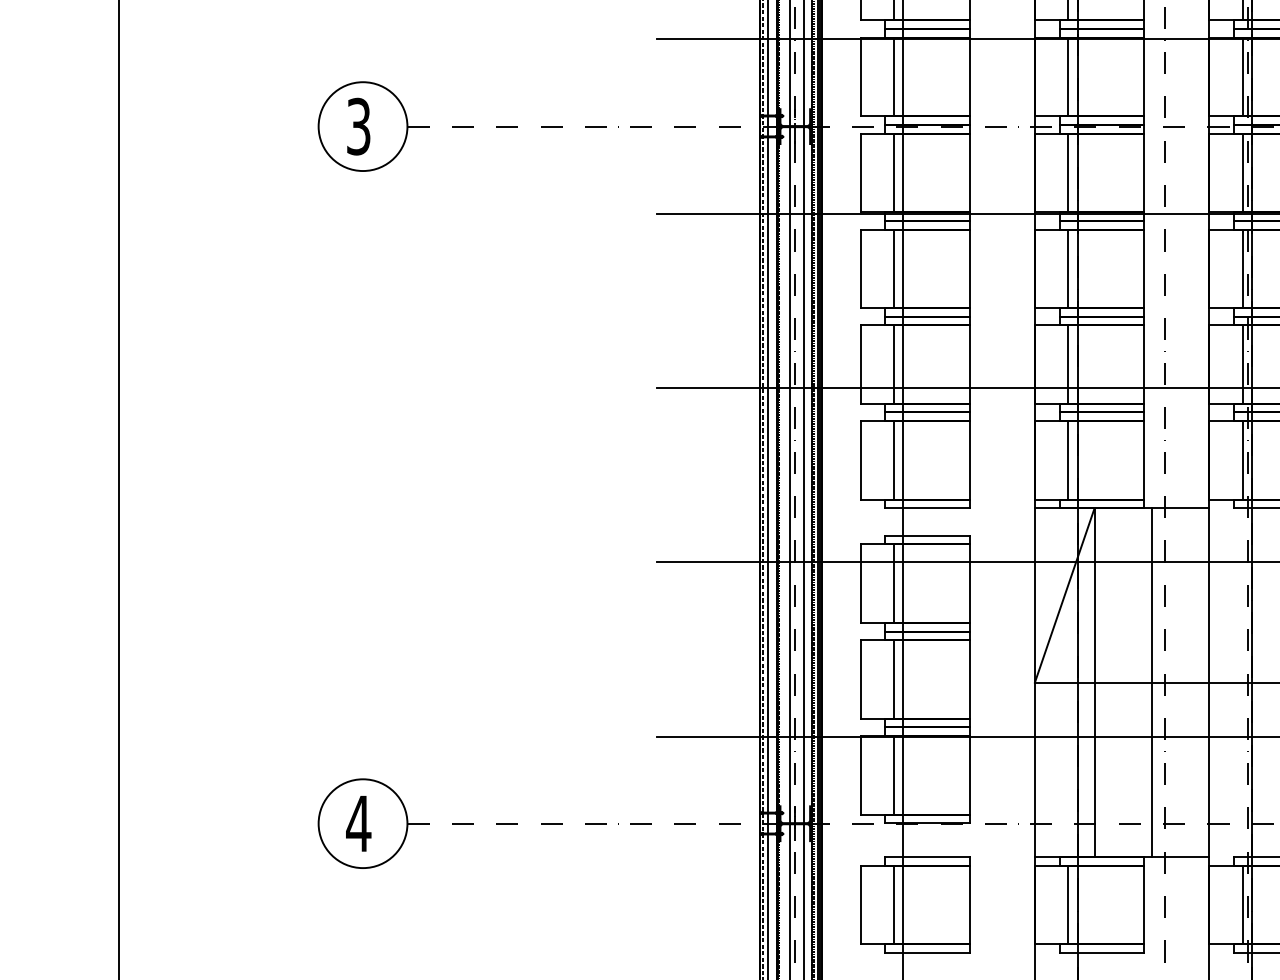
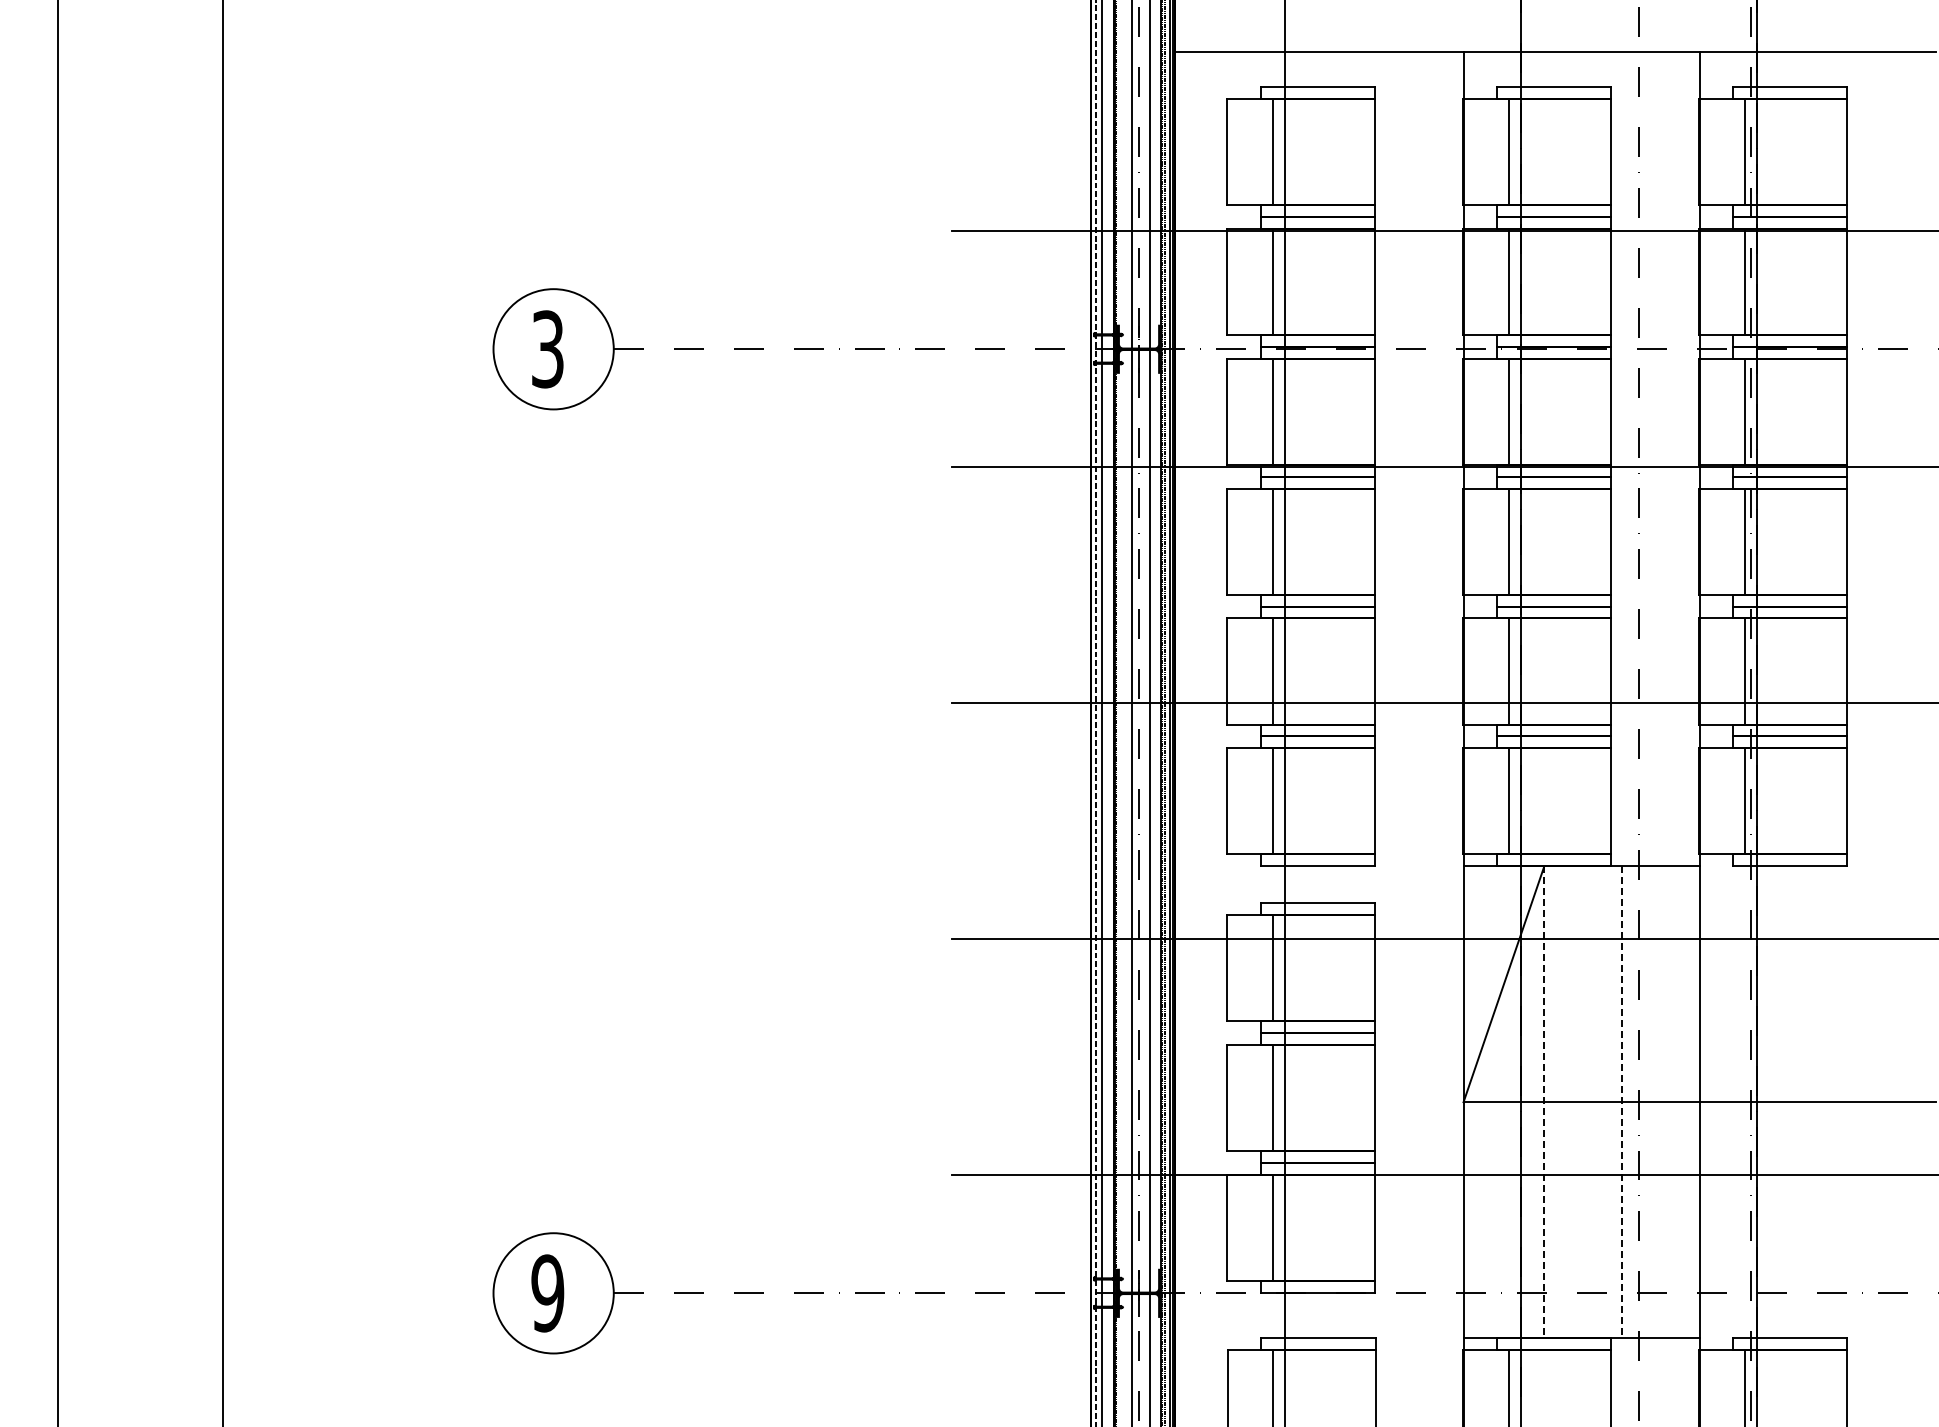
line: (1094, 682) -> (1544, 1102), solid -> dashed
line: (1151, 682) -> (1621, 1102), solid -> dashed
text: (358, 823) -> (547, 1293), 4 -> 9

